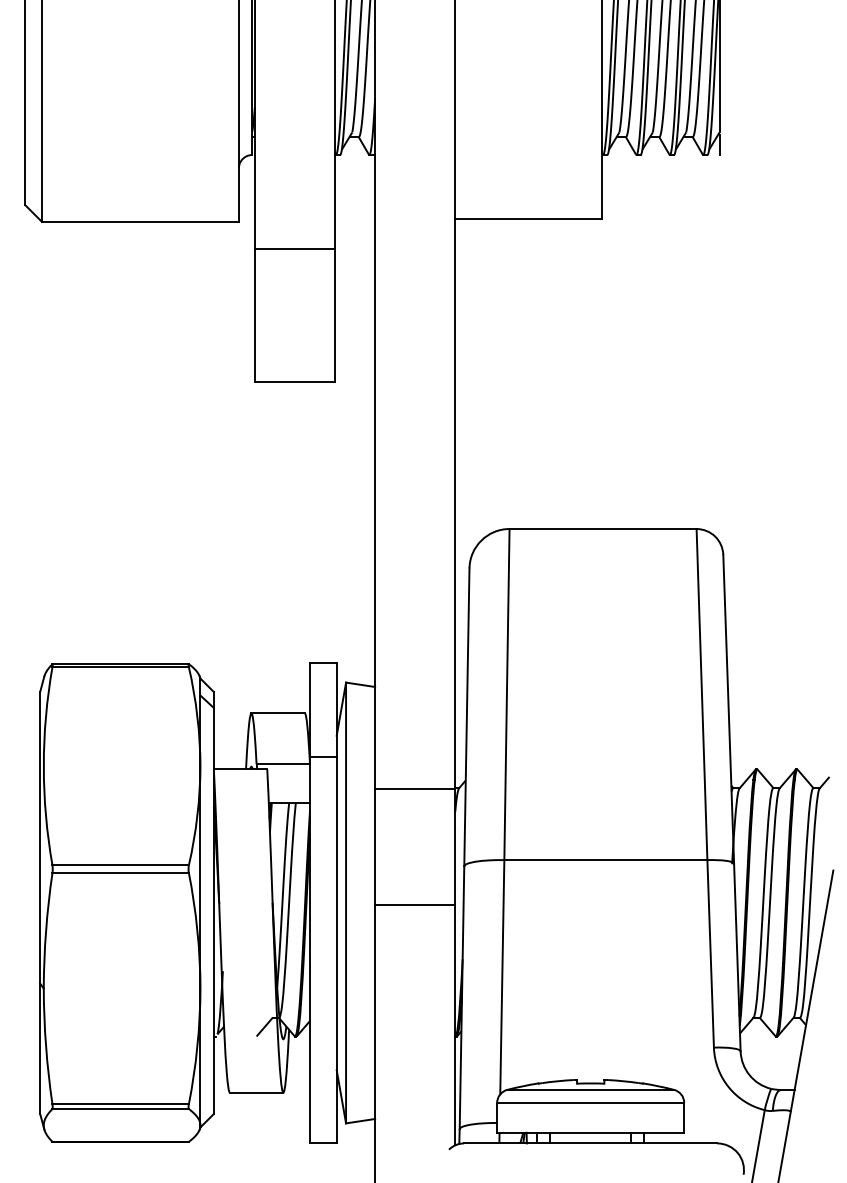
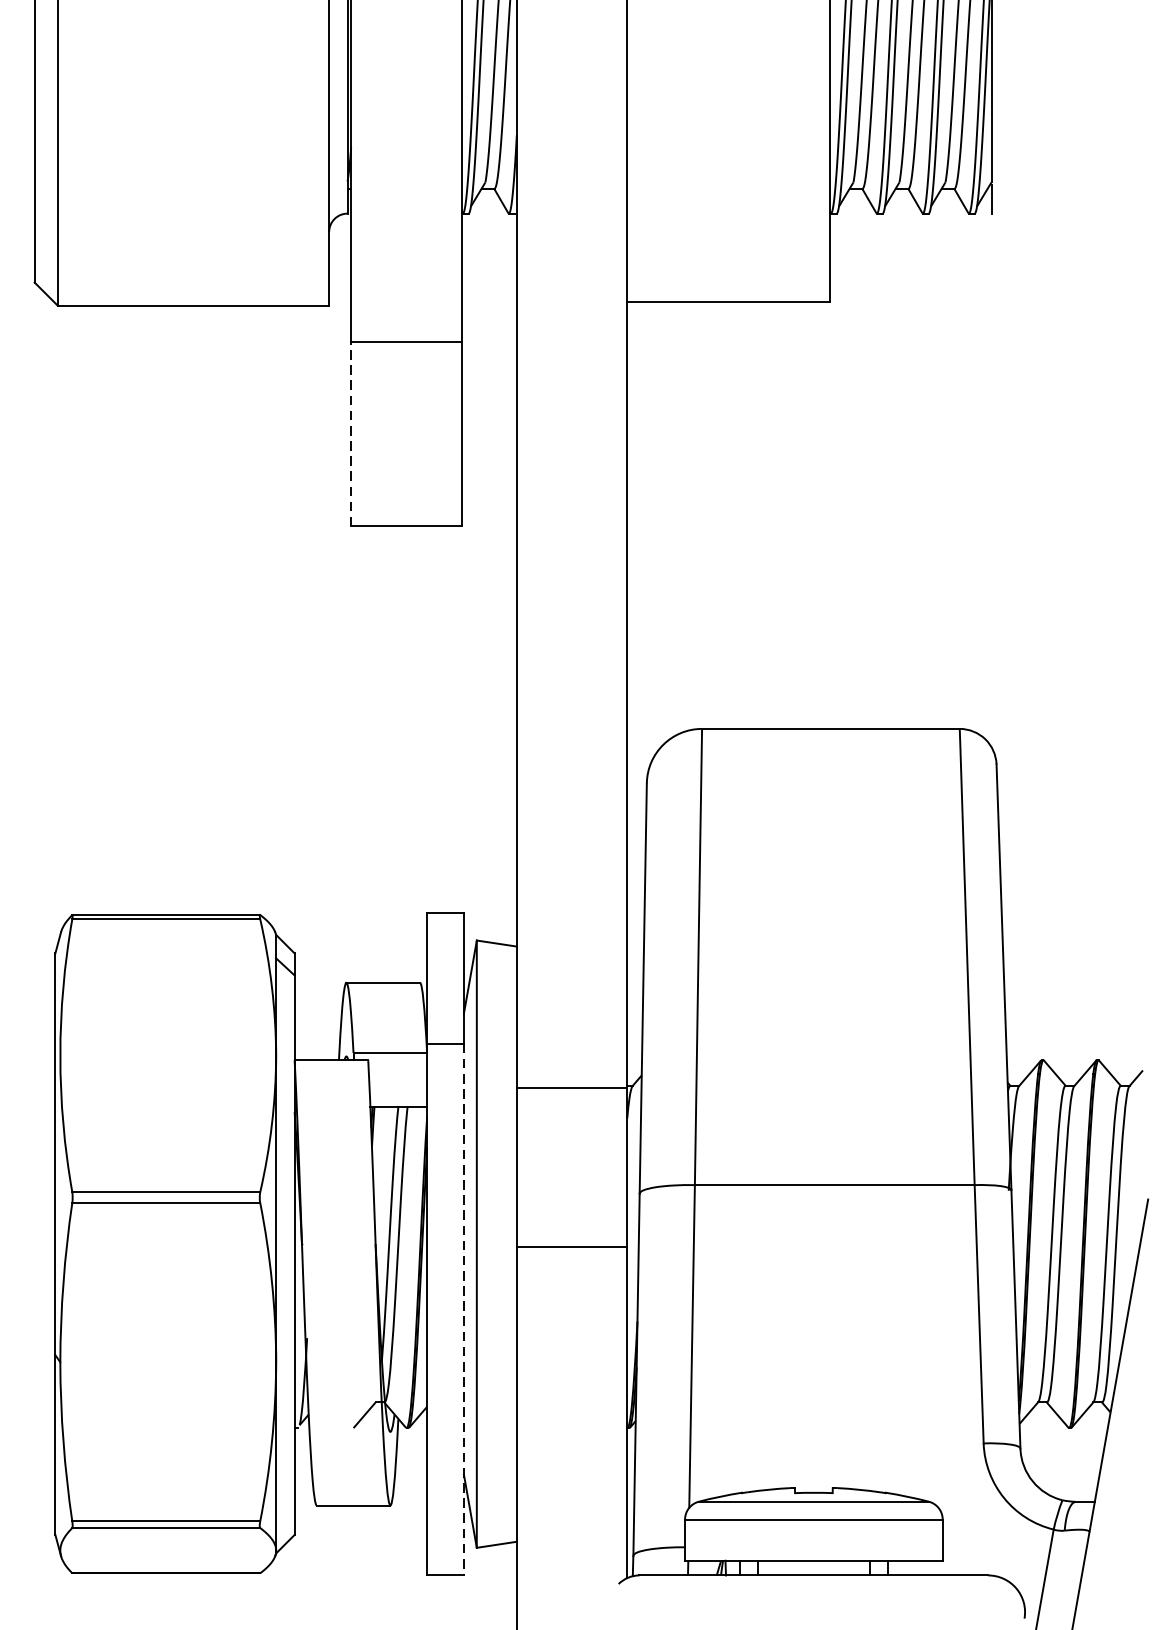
line: (254, 315) -> (350, 434), solid -> dashed
line: (336, 950) -> (463, 1309), solid -> dashed

